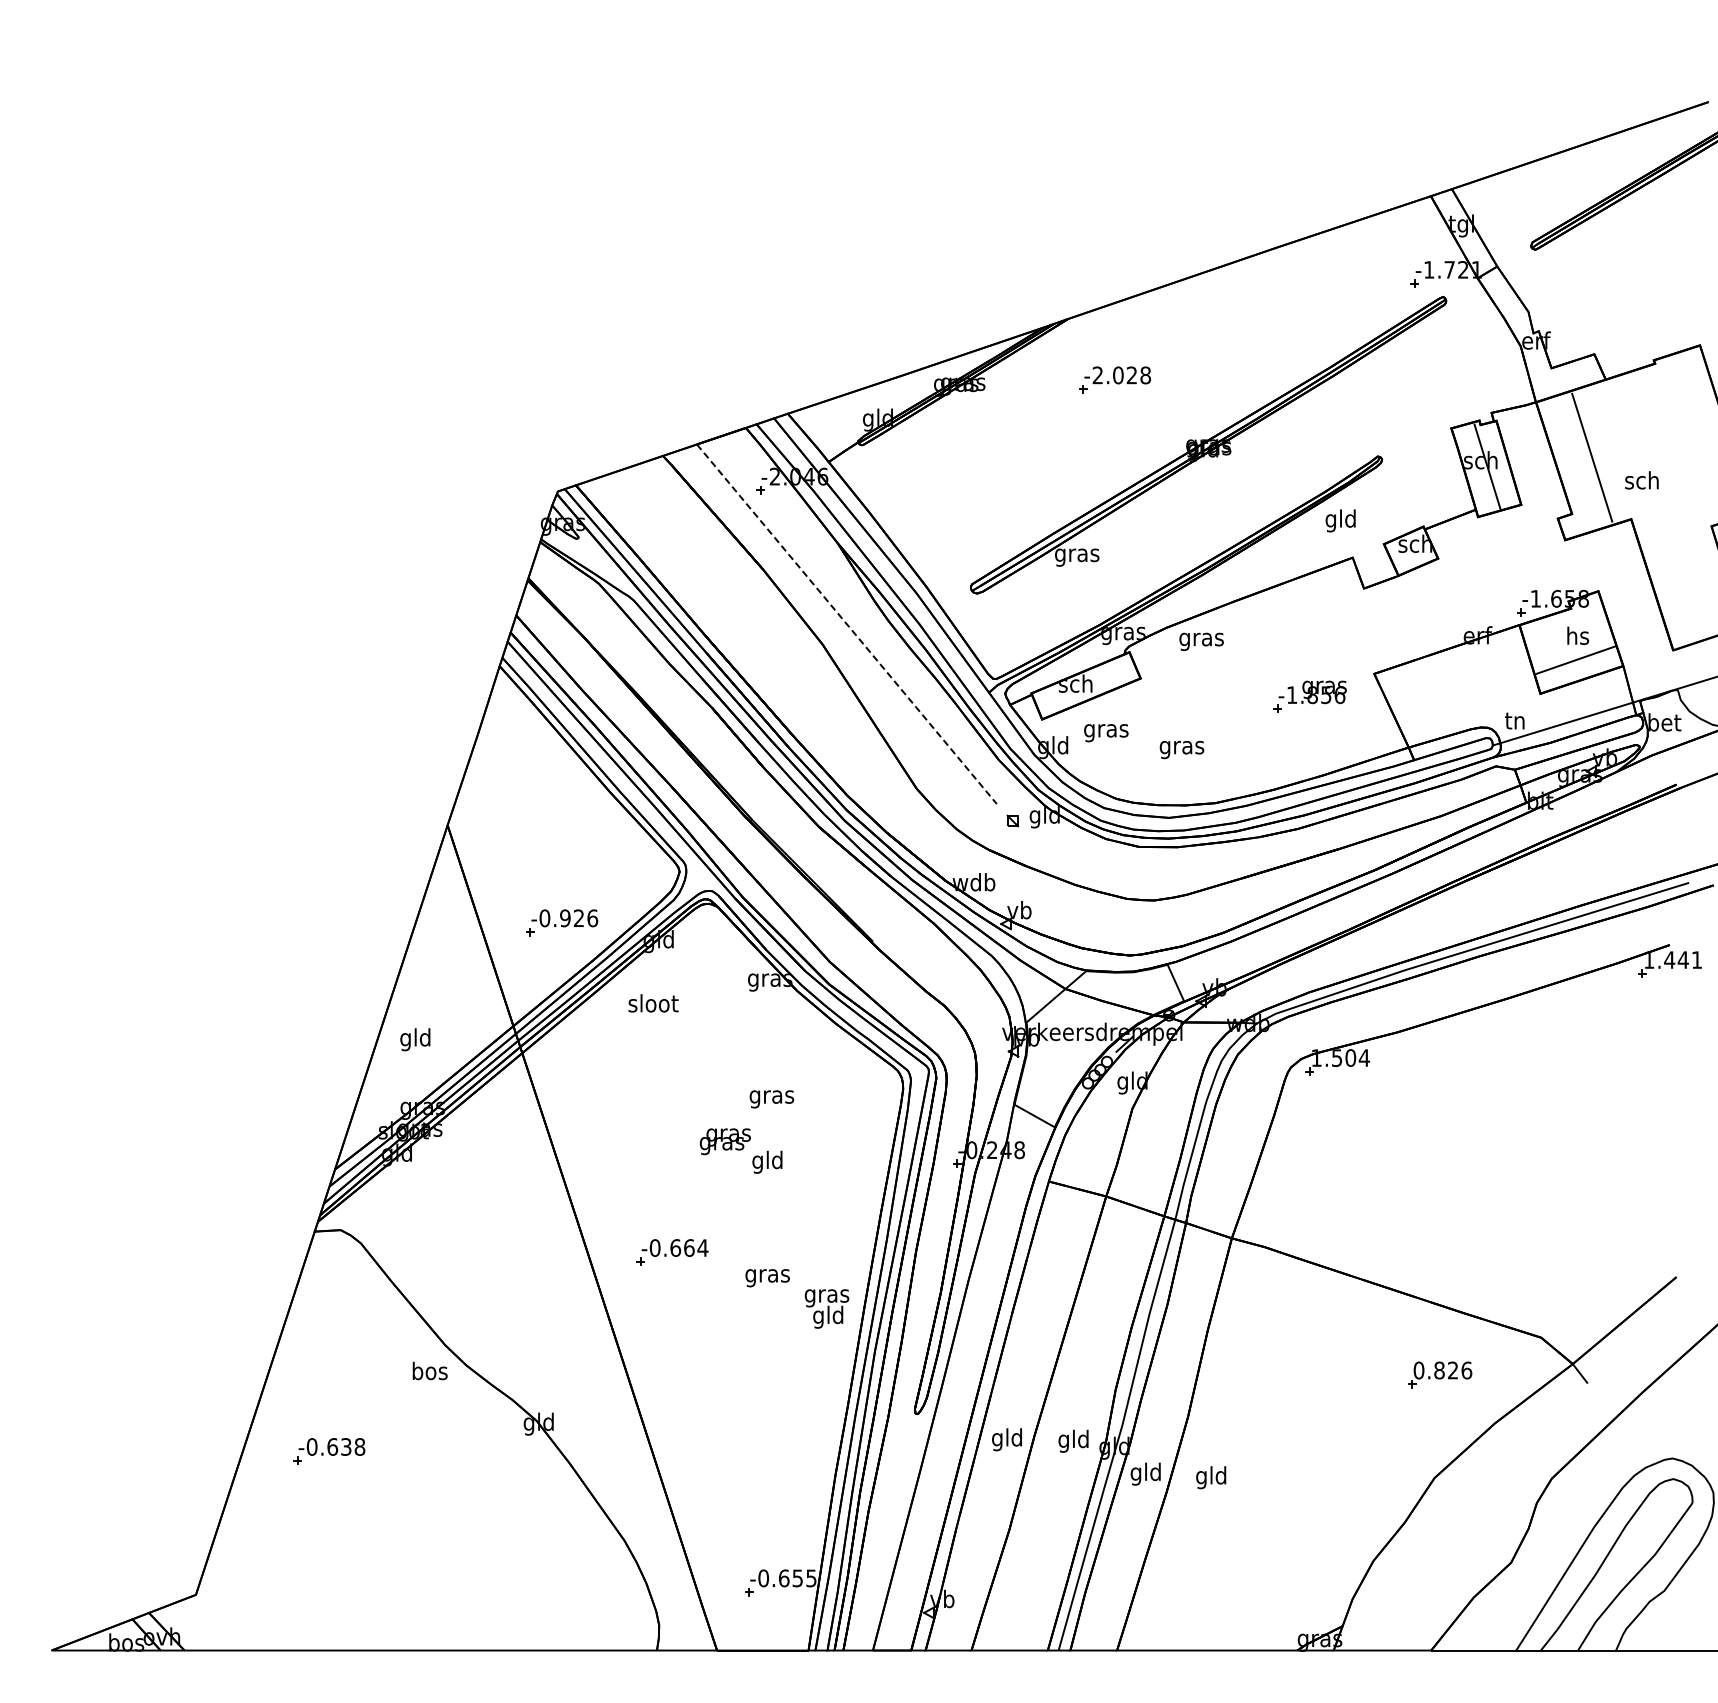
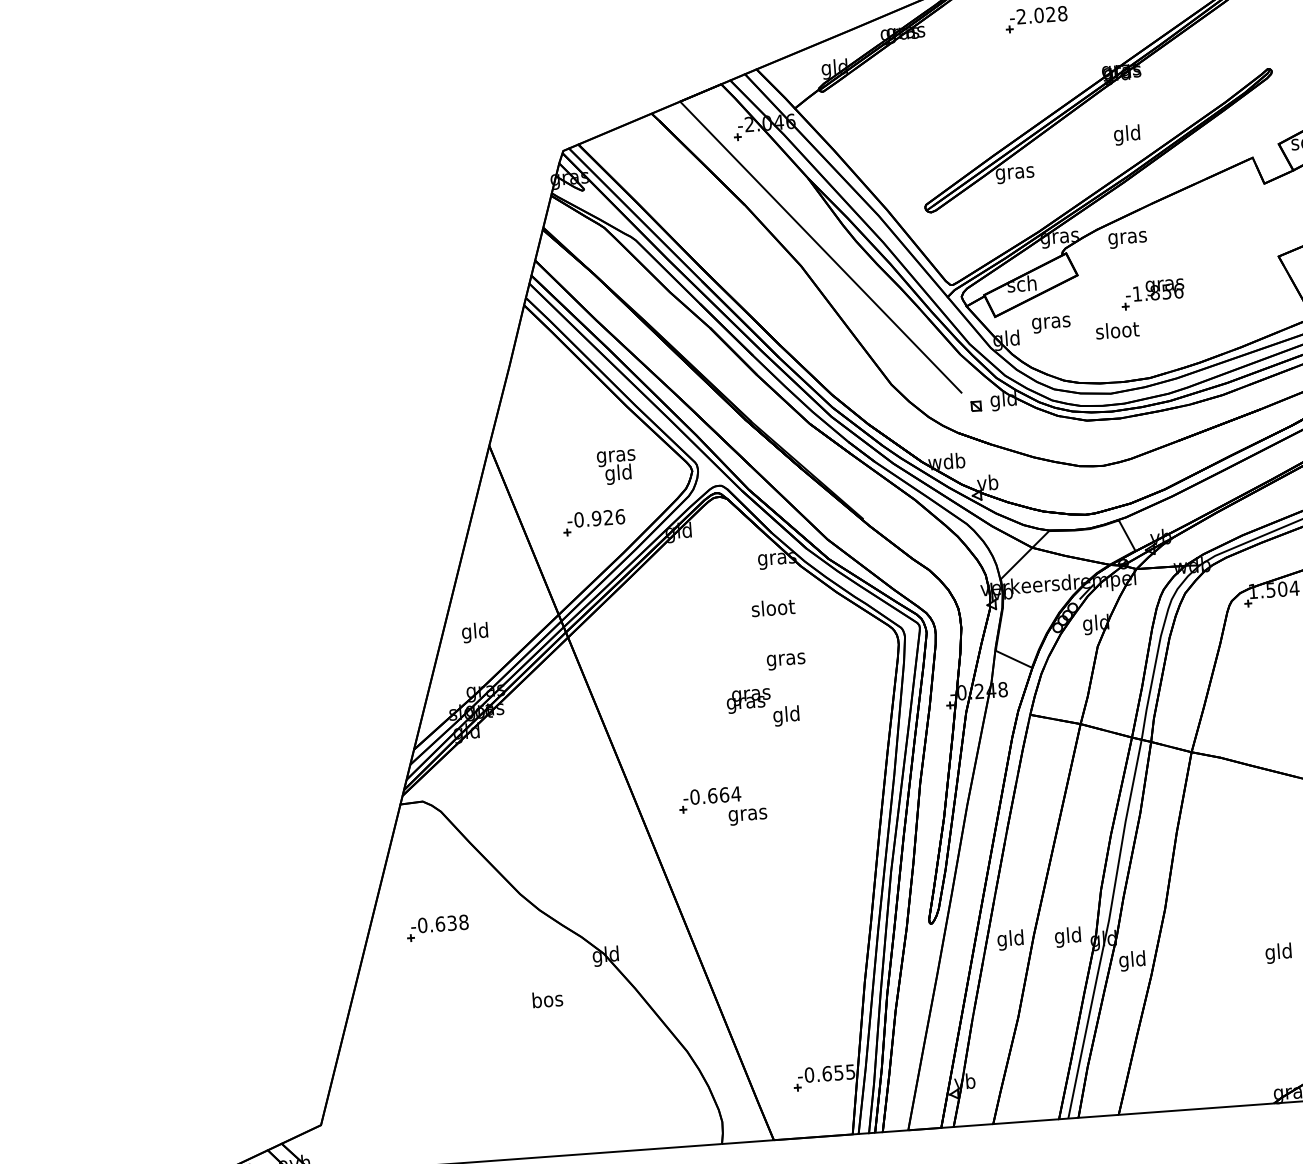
text: (1340, 520) -> (1126, 134), moved
line: (847, 624) -> (821, 247), dashed -> solid
part: (1309, 696) -> (1152, 294), moved
text: (1182, 747) -> (1117, 332), gras -> sloot
text: (653, 1003) -> (773, 607), moved
text: (767, 1278) -> (747, 817), moved
text: (826, 1308) -> (616, 466), moved
text: (429, 1370) -> (547, 999), moved
part: (329, 1451) -> (437, 928), moved
text: (1211, 1477) -> (1278, 953), moved

